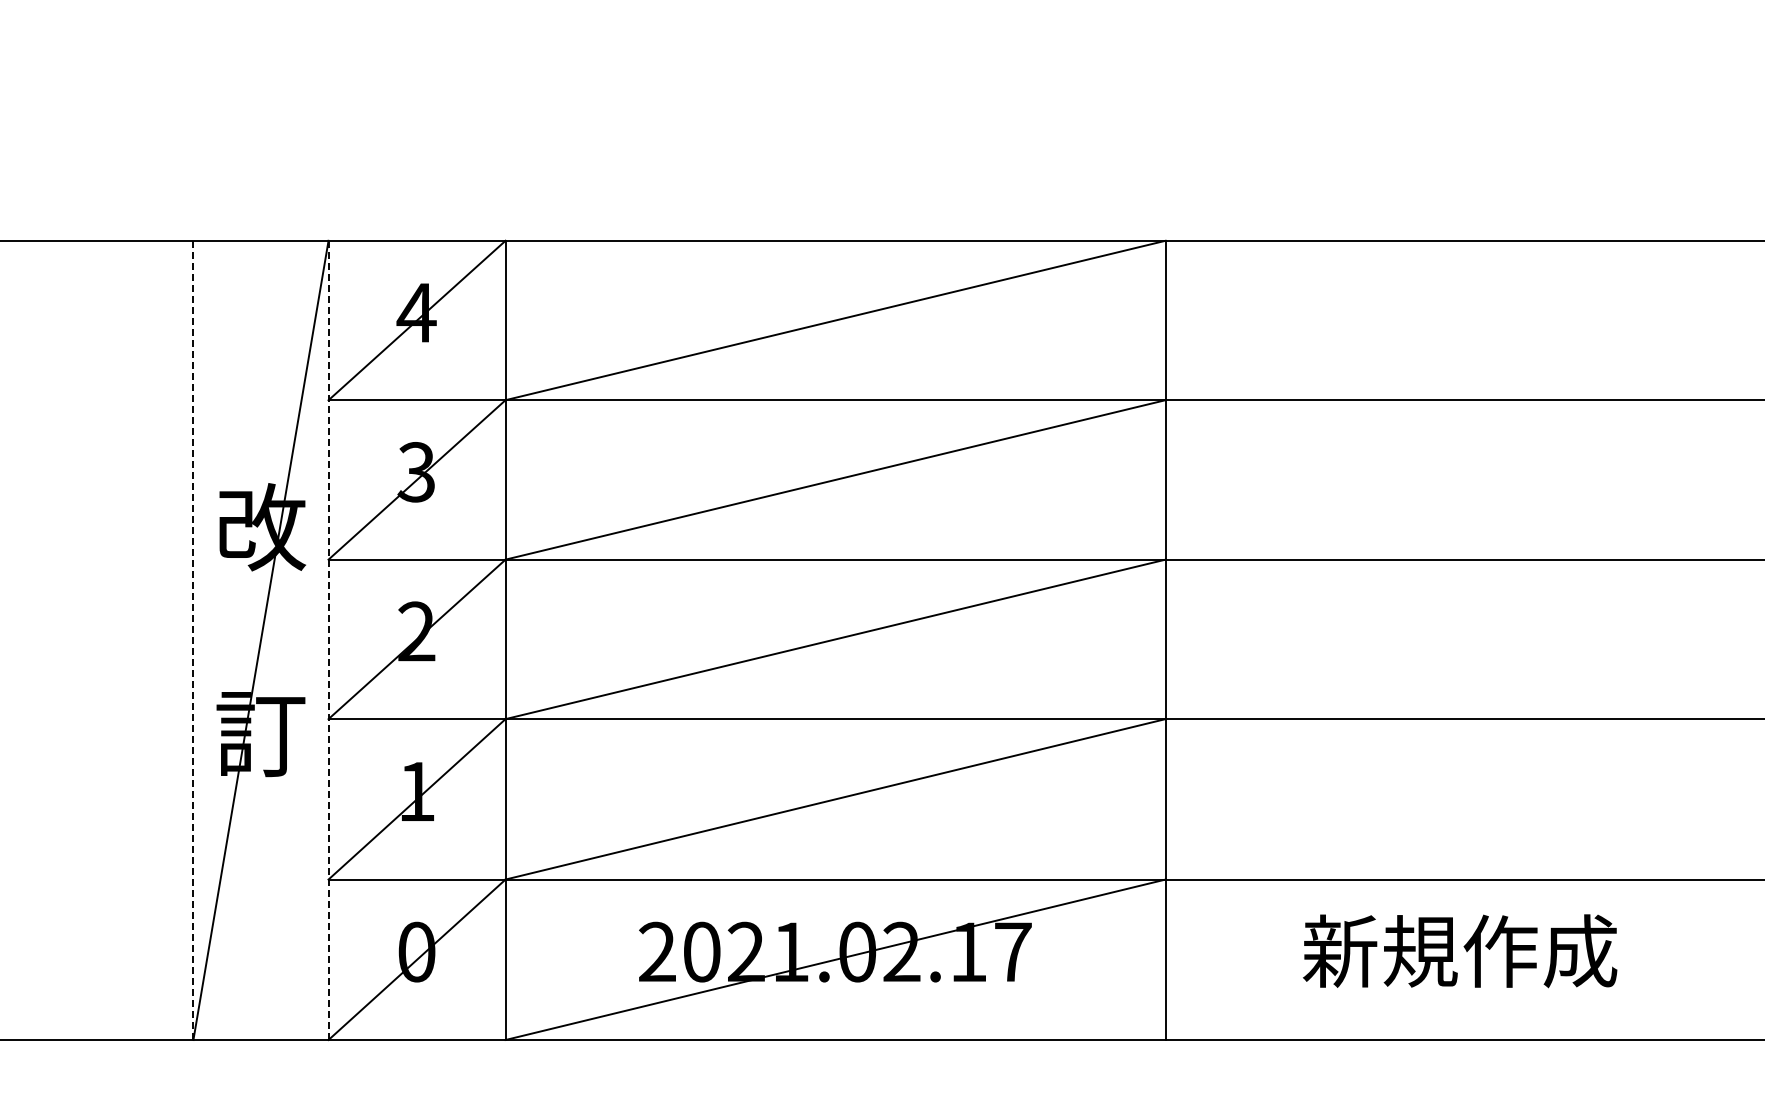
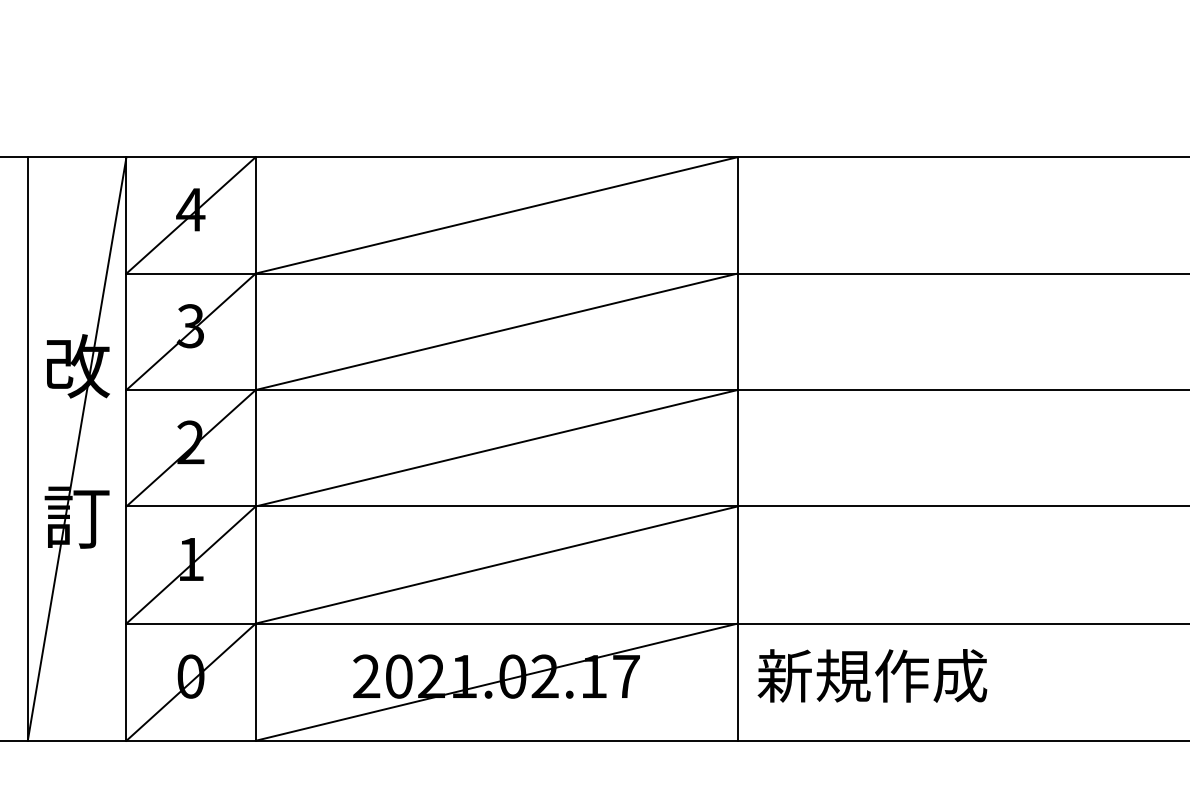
line: (193, 640) -> (27, 449), dashed -> solid
line: (328, 640) -> (126, 449), dashed -> solid
text: (1460, 951) -> (872, 676), moved

